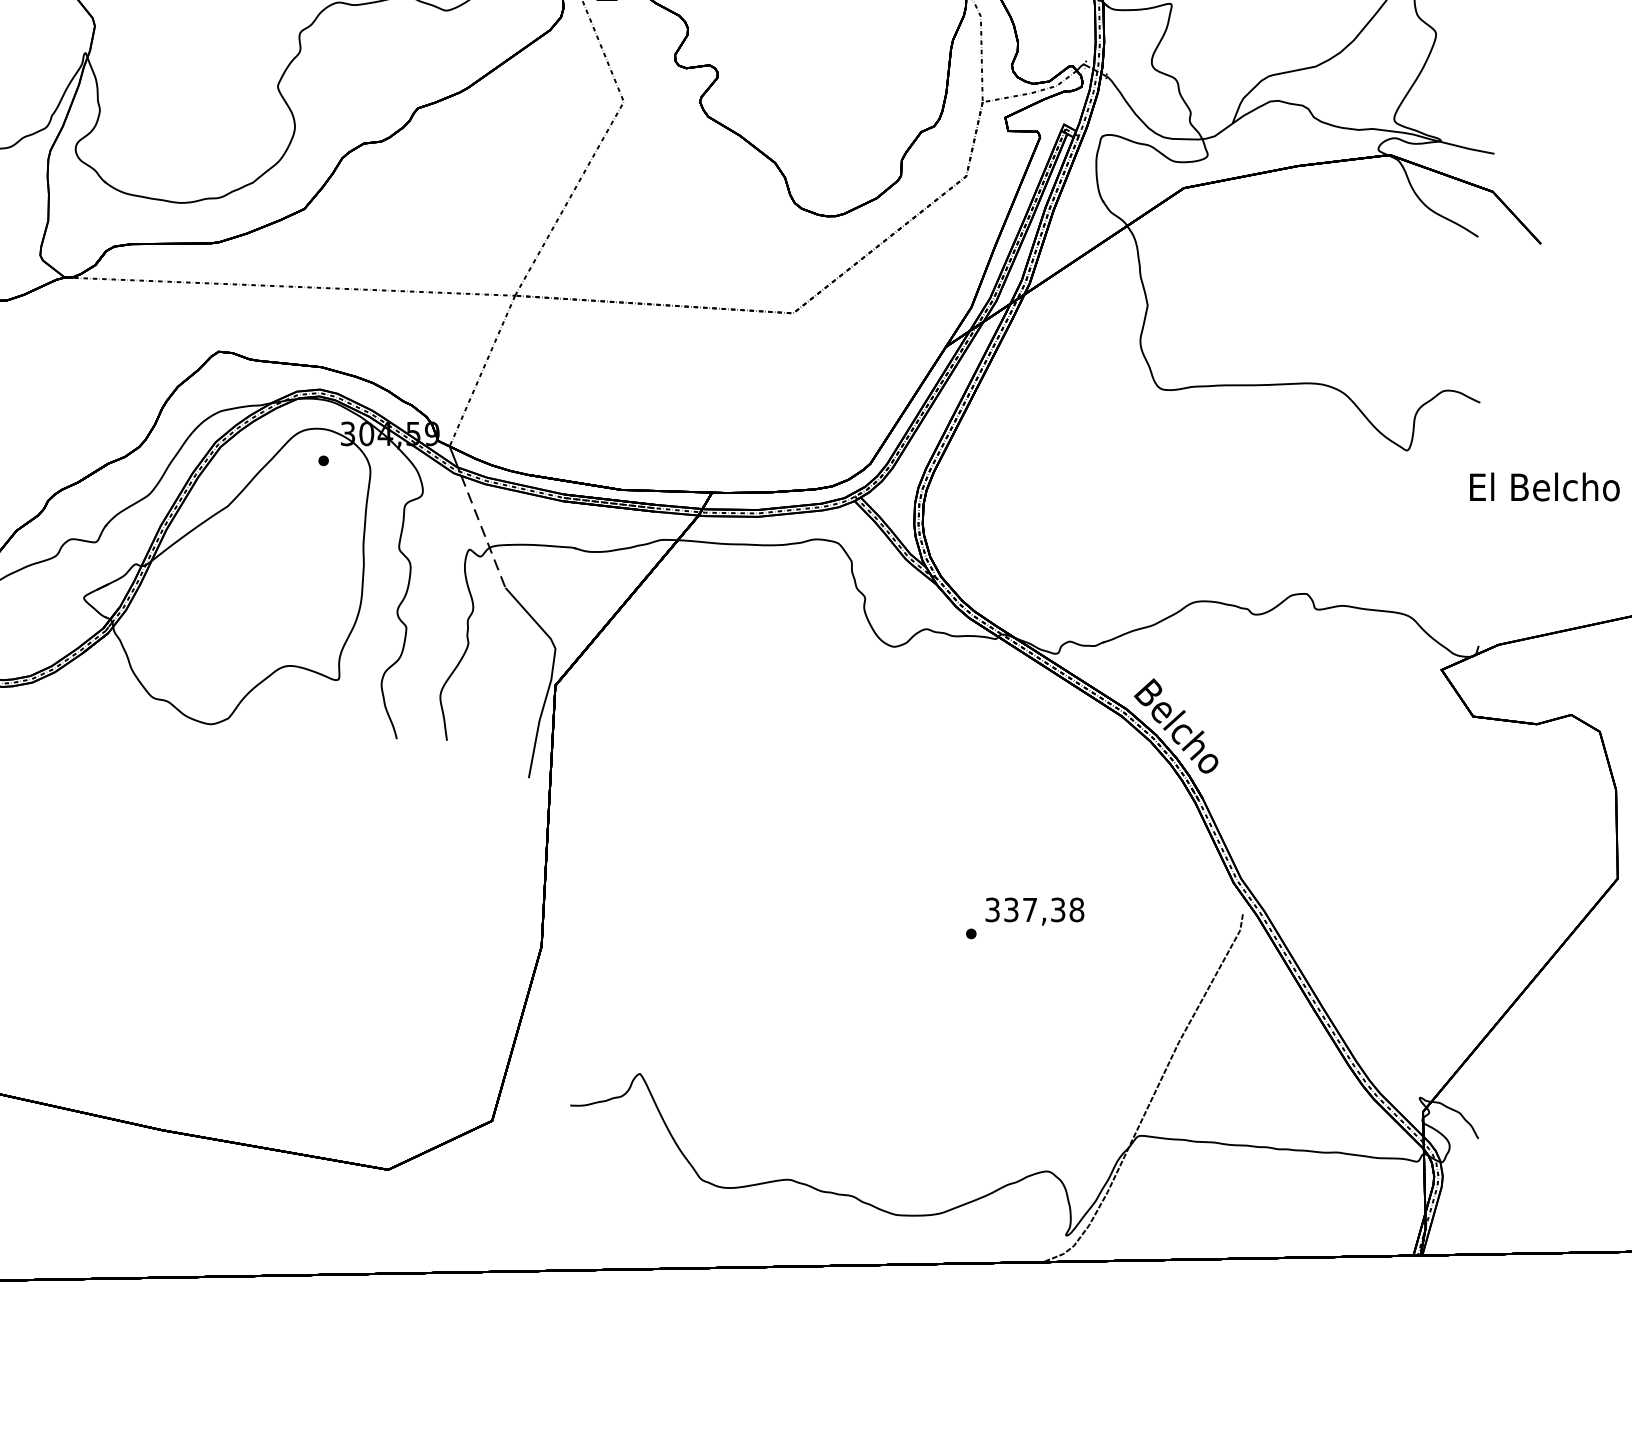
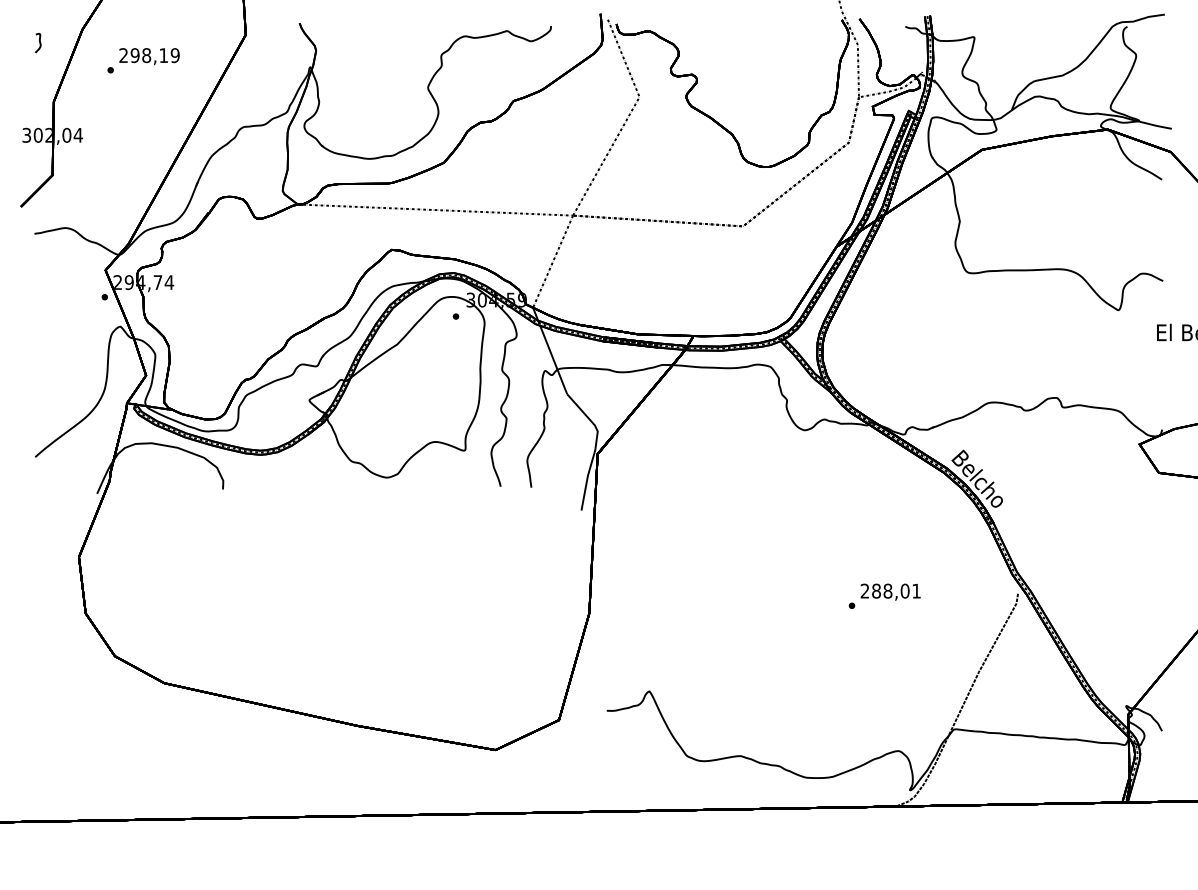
line: (483, 532) -> (553, 360), dashed -> solid
text: (1034, 908) -> (890, 590), 337,38 -> 288,01

